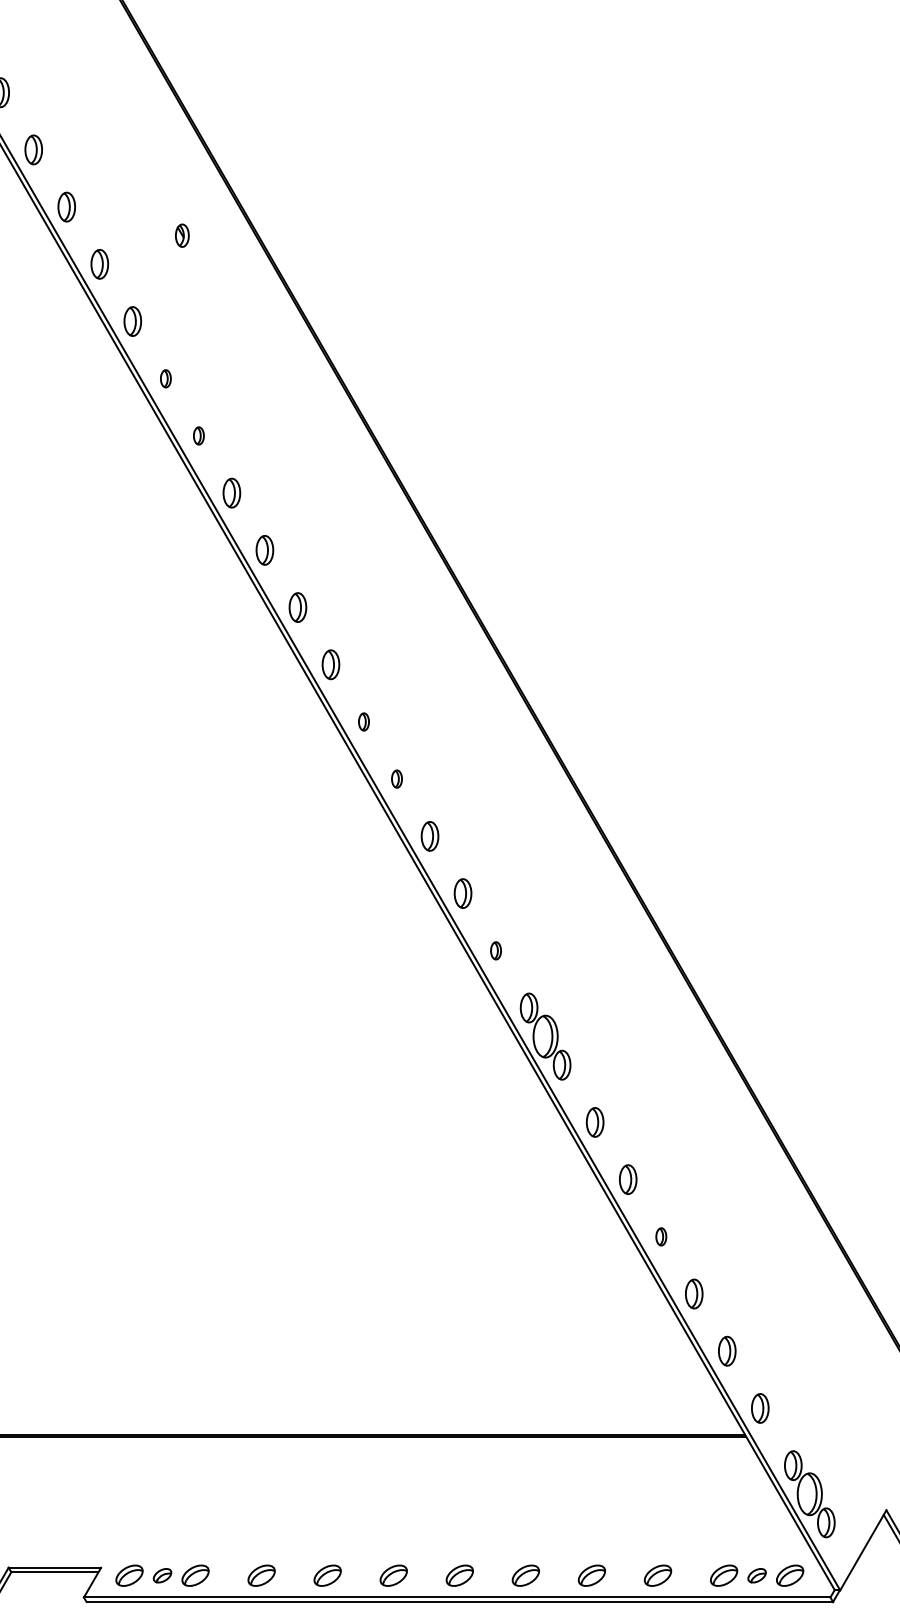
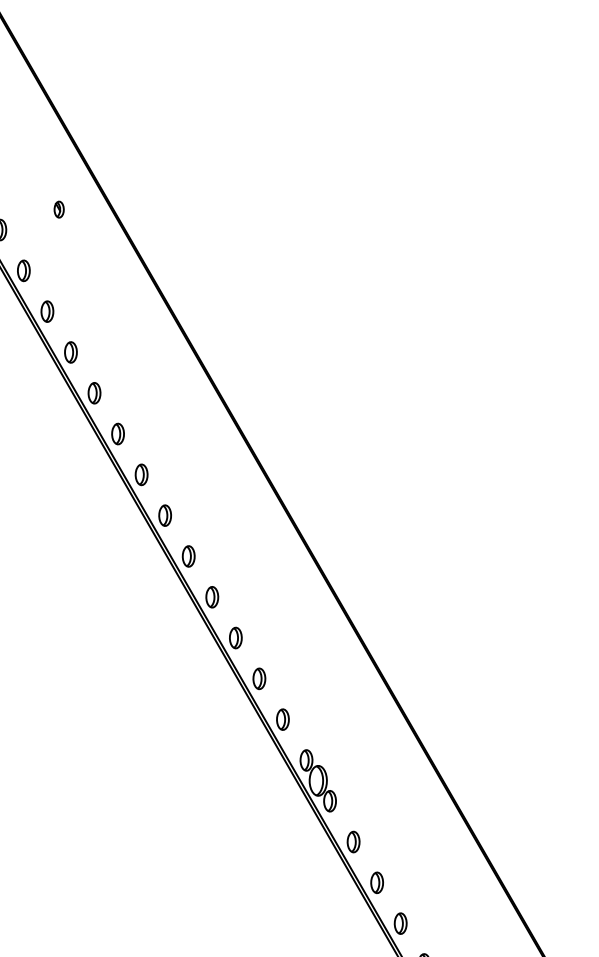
part: (165, 378) -> (47, 311), size x1.67
part: (198, 435) -> (70, 352), size x1.67
part: (363, 721) -> (188, 556), size x1.67
part: (396, 778) -> (211, 596), size x1.67
part: (495, 950) -> (282, 719), size x1.67
part: (661, 1236) -> (400, 923), size x1.67

